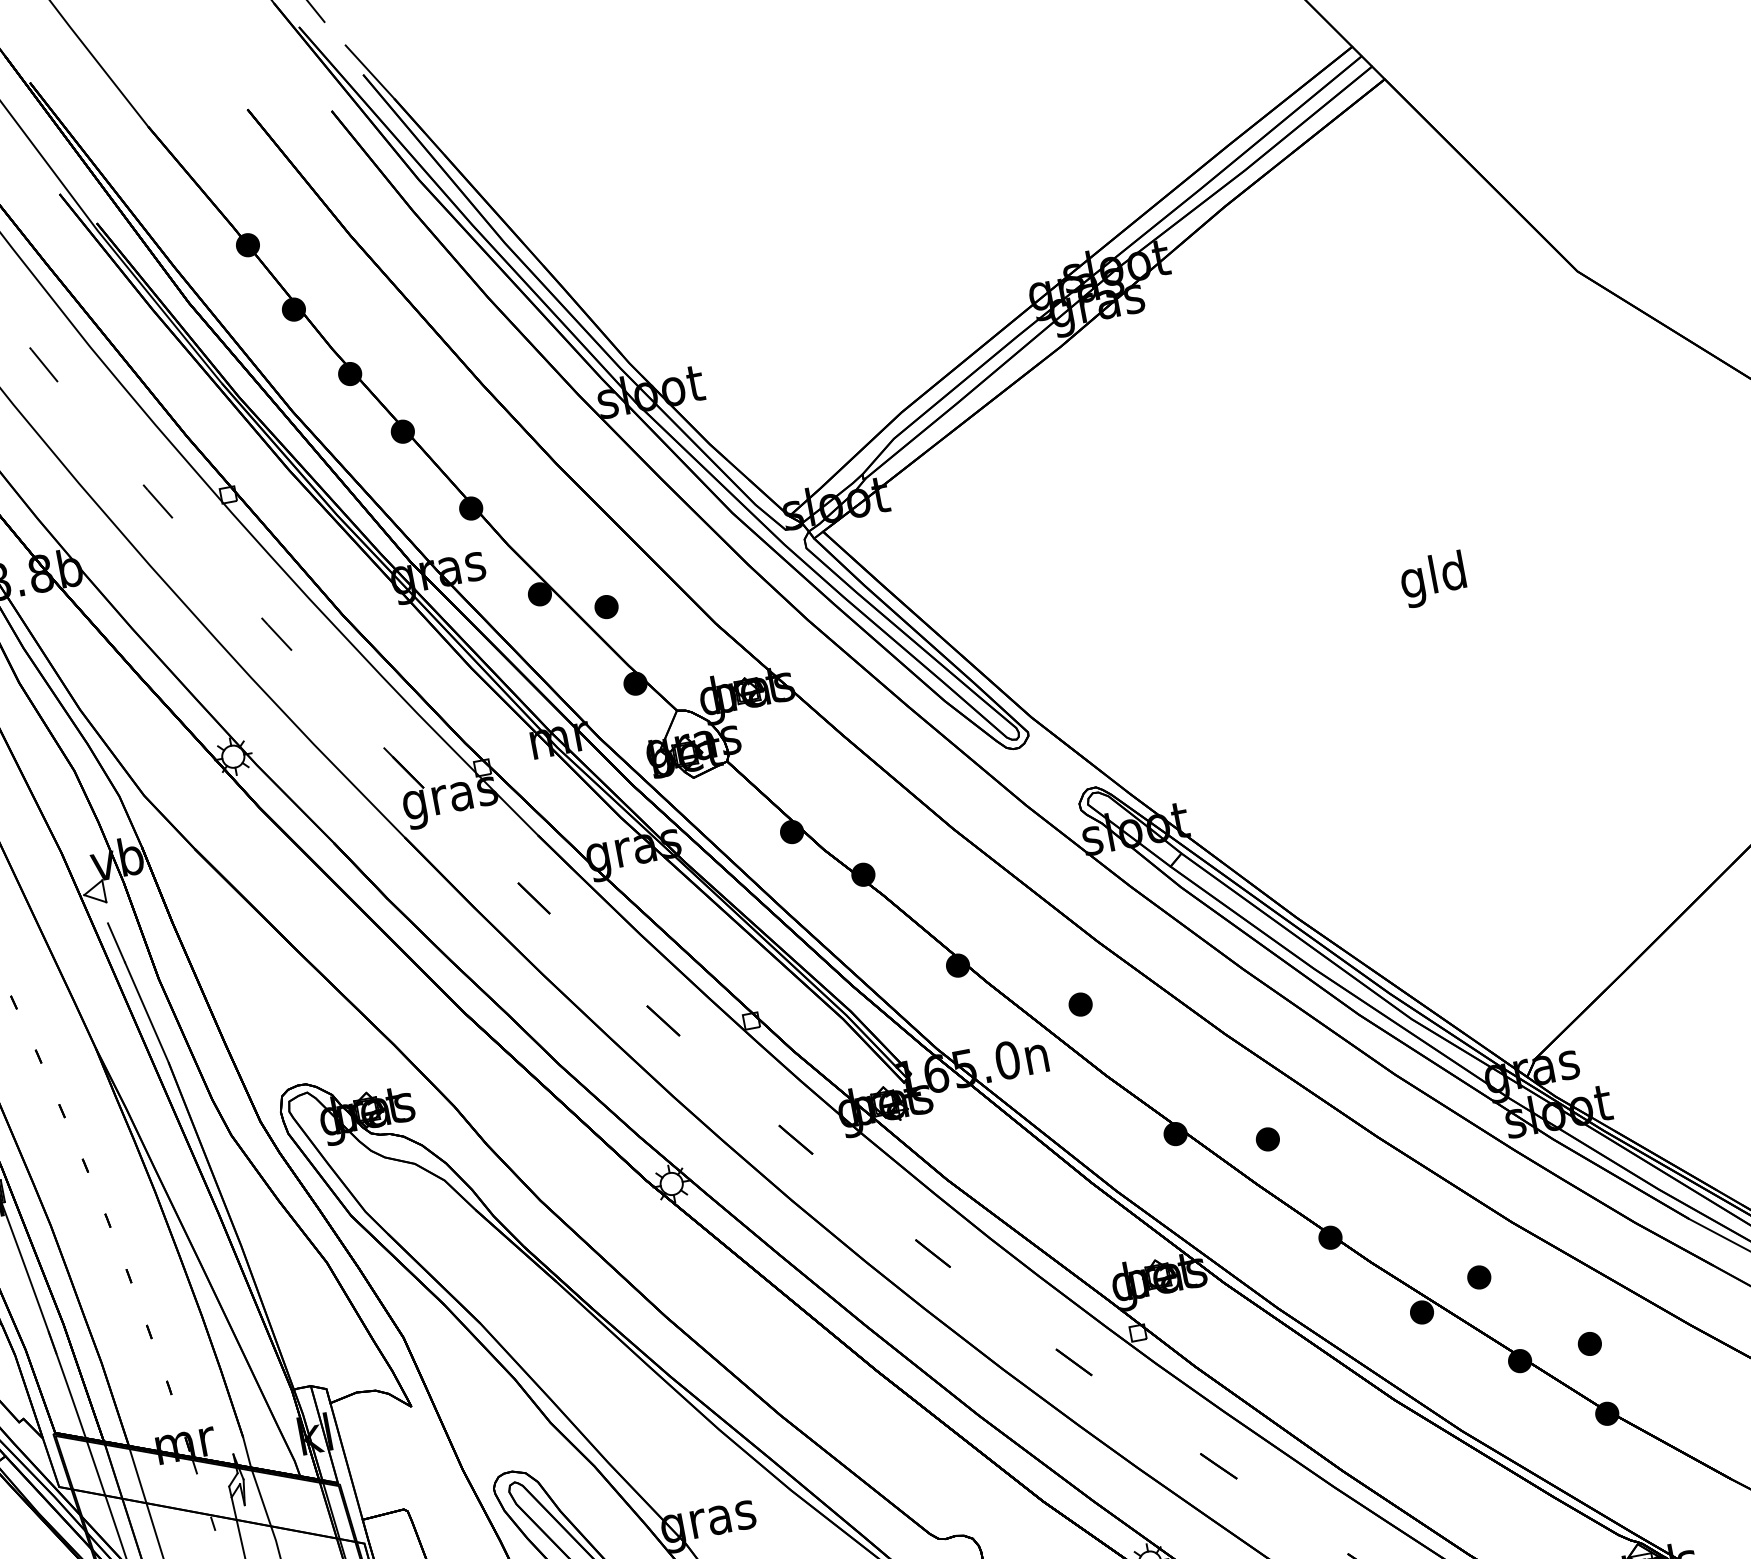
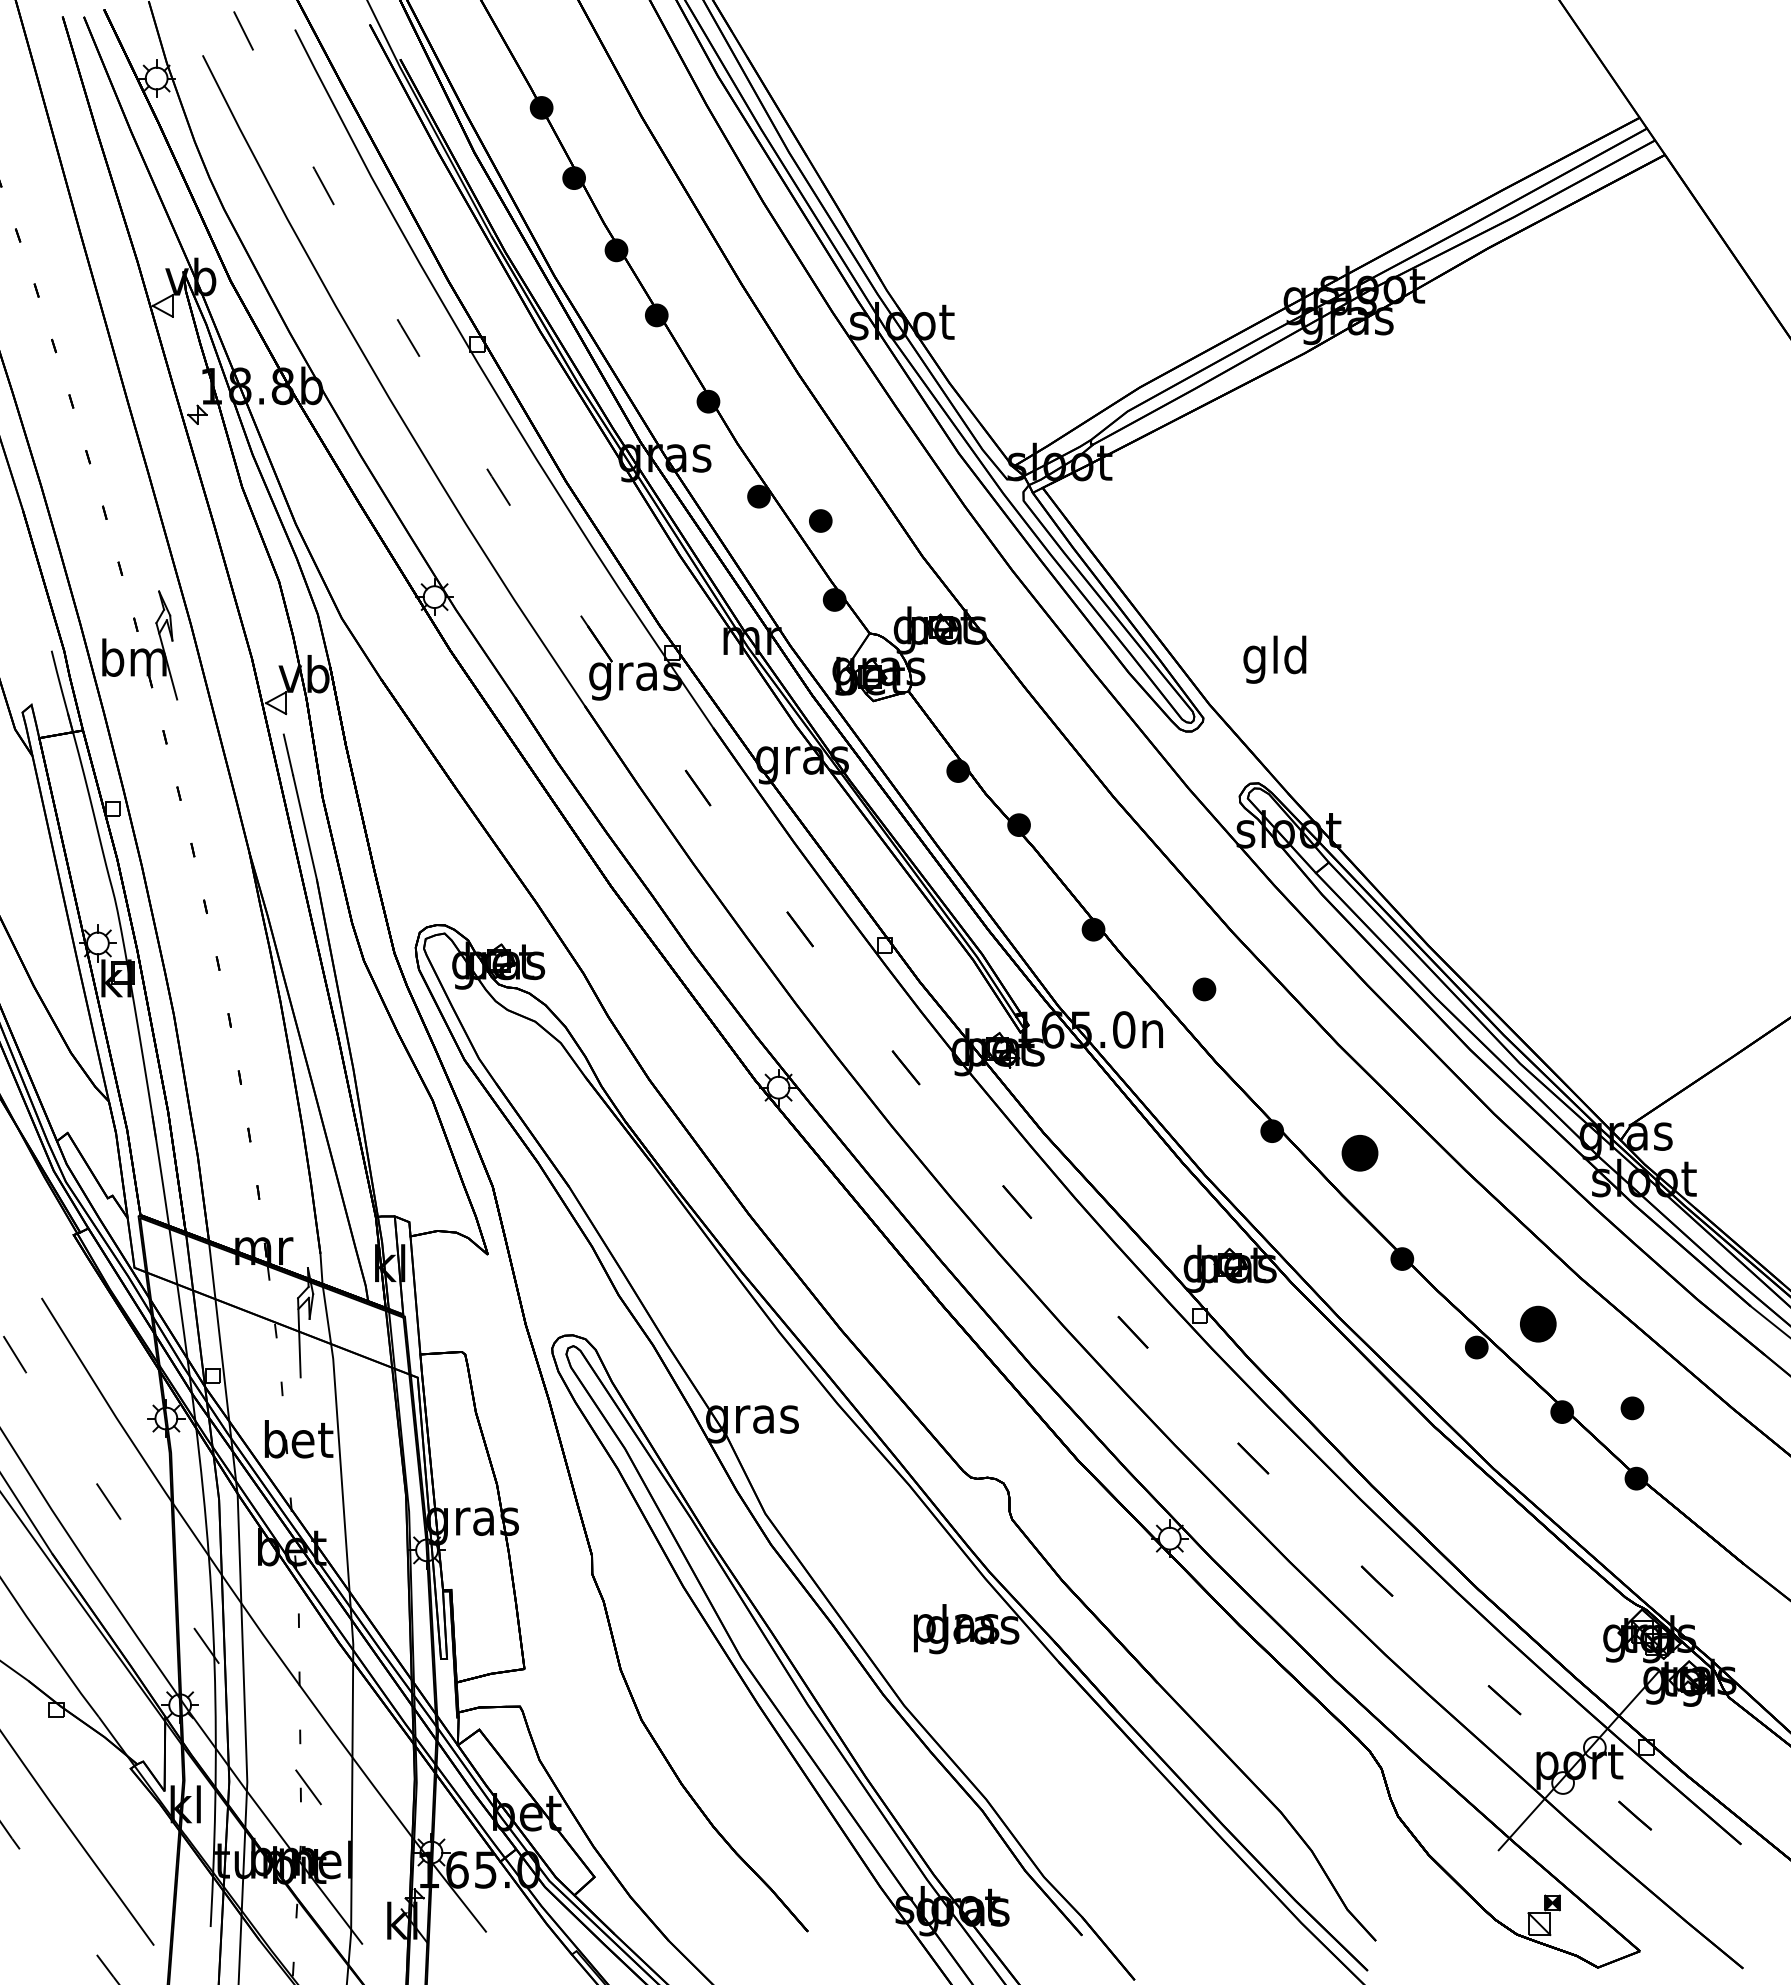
text: (1432, 579) -> (1274, 659), moved
part: (1267, 1138) -> (1359, 1152), size x1.6
part: (1478, 1277) -> (1537, 1324), size x1.6

